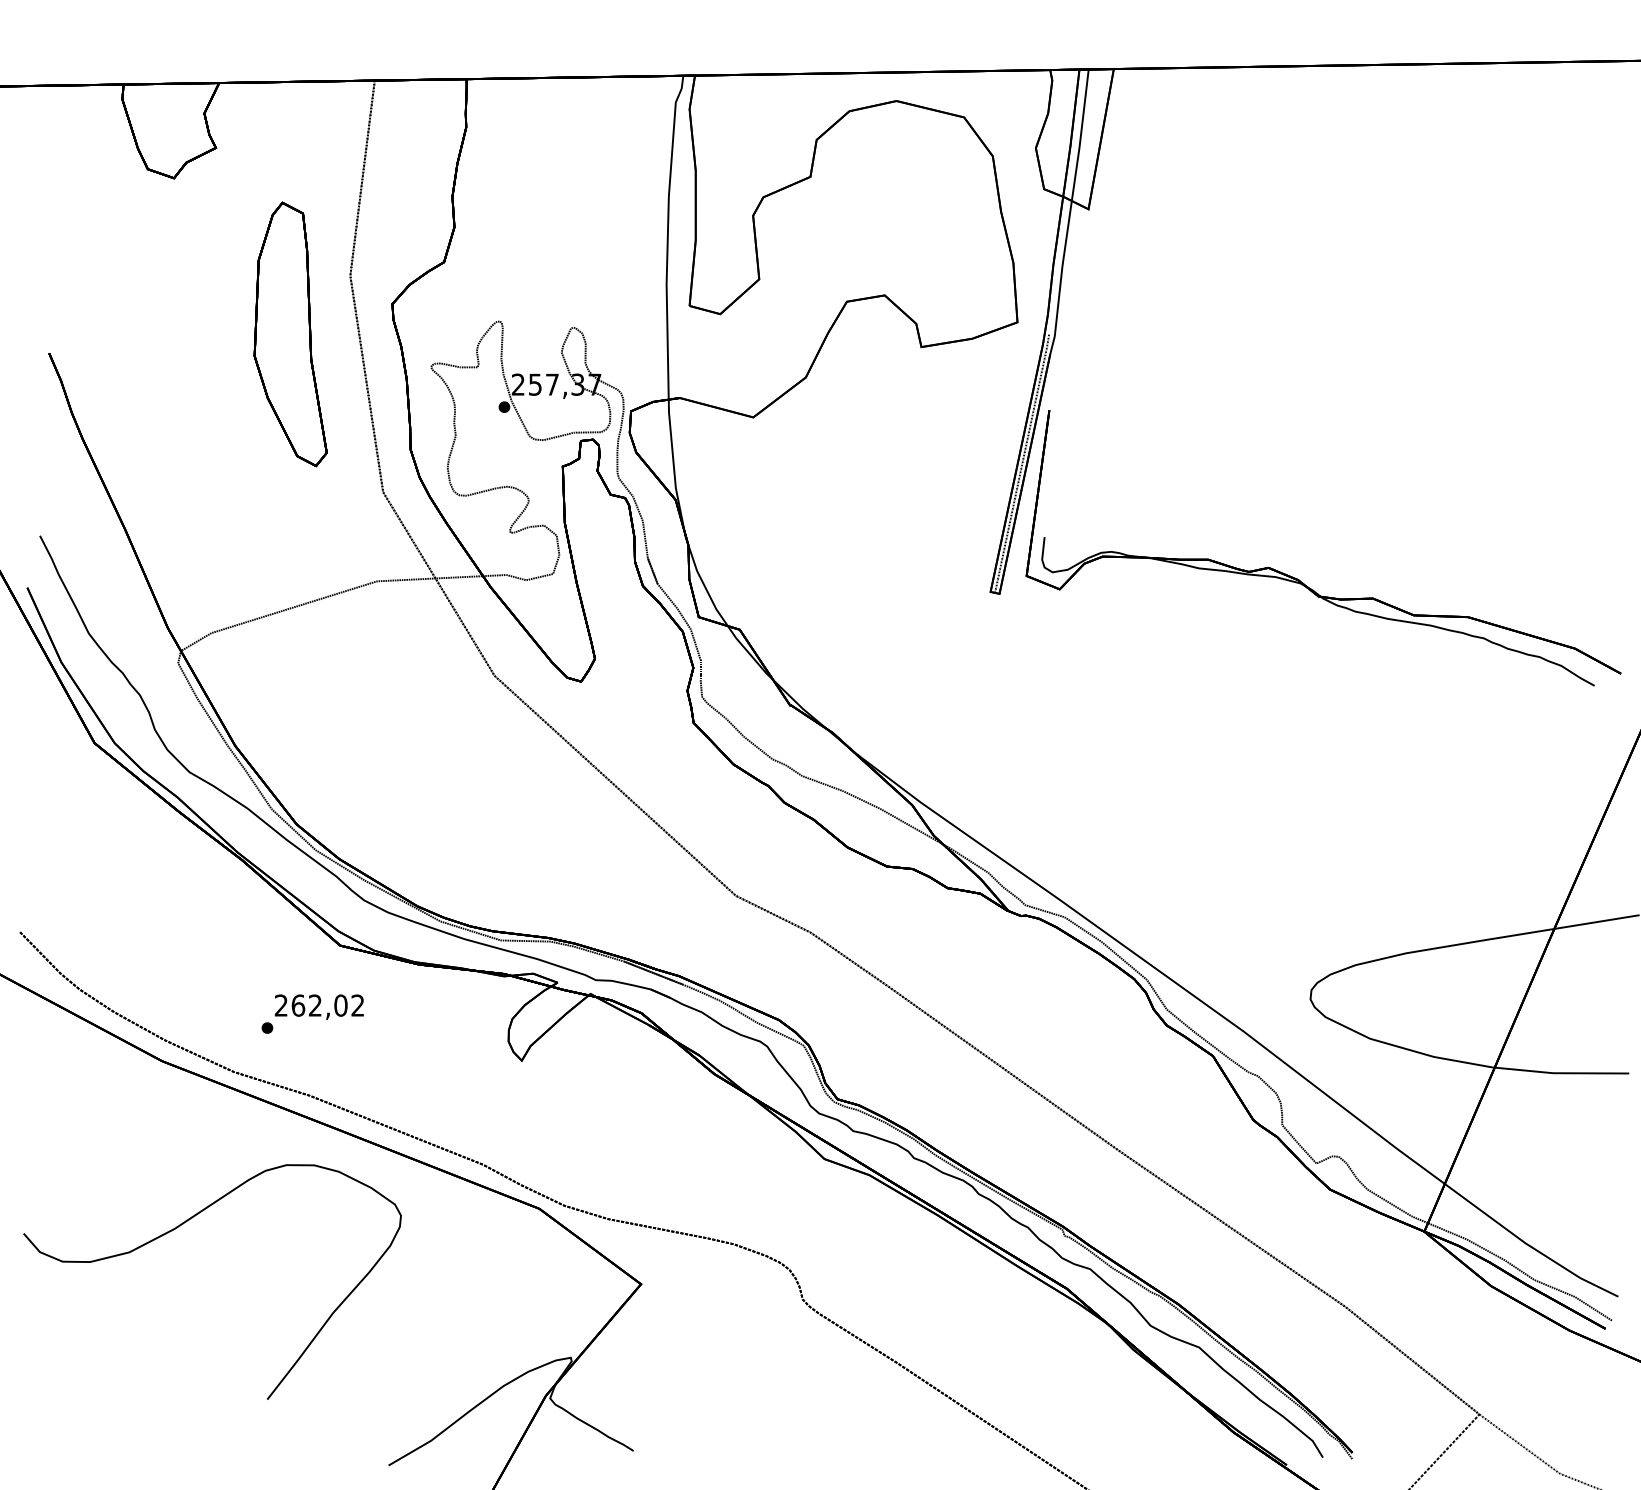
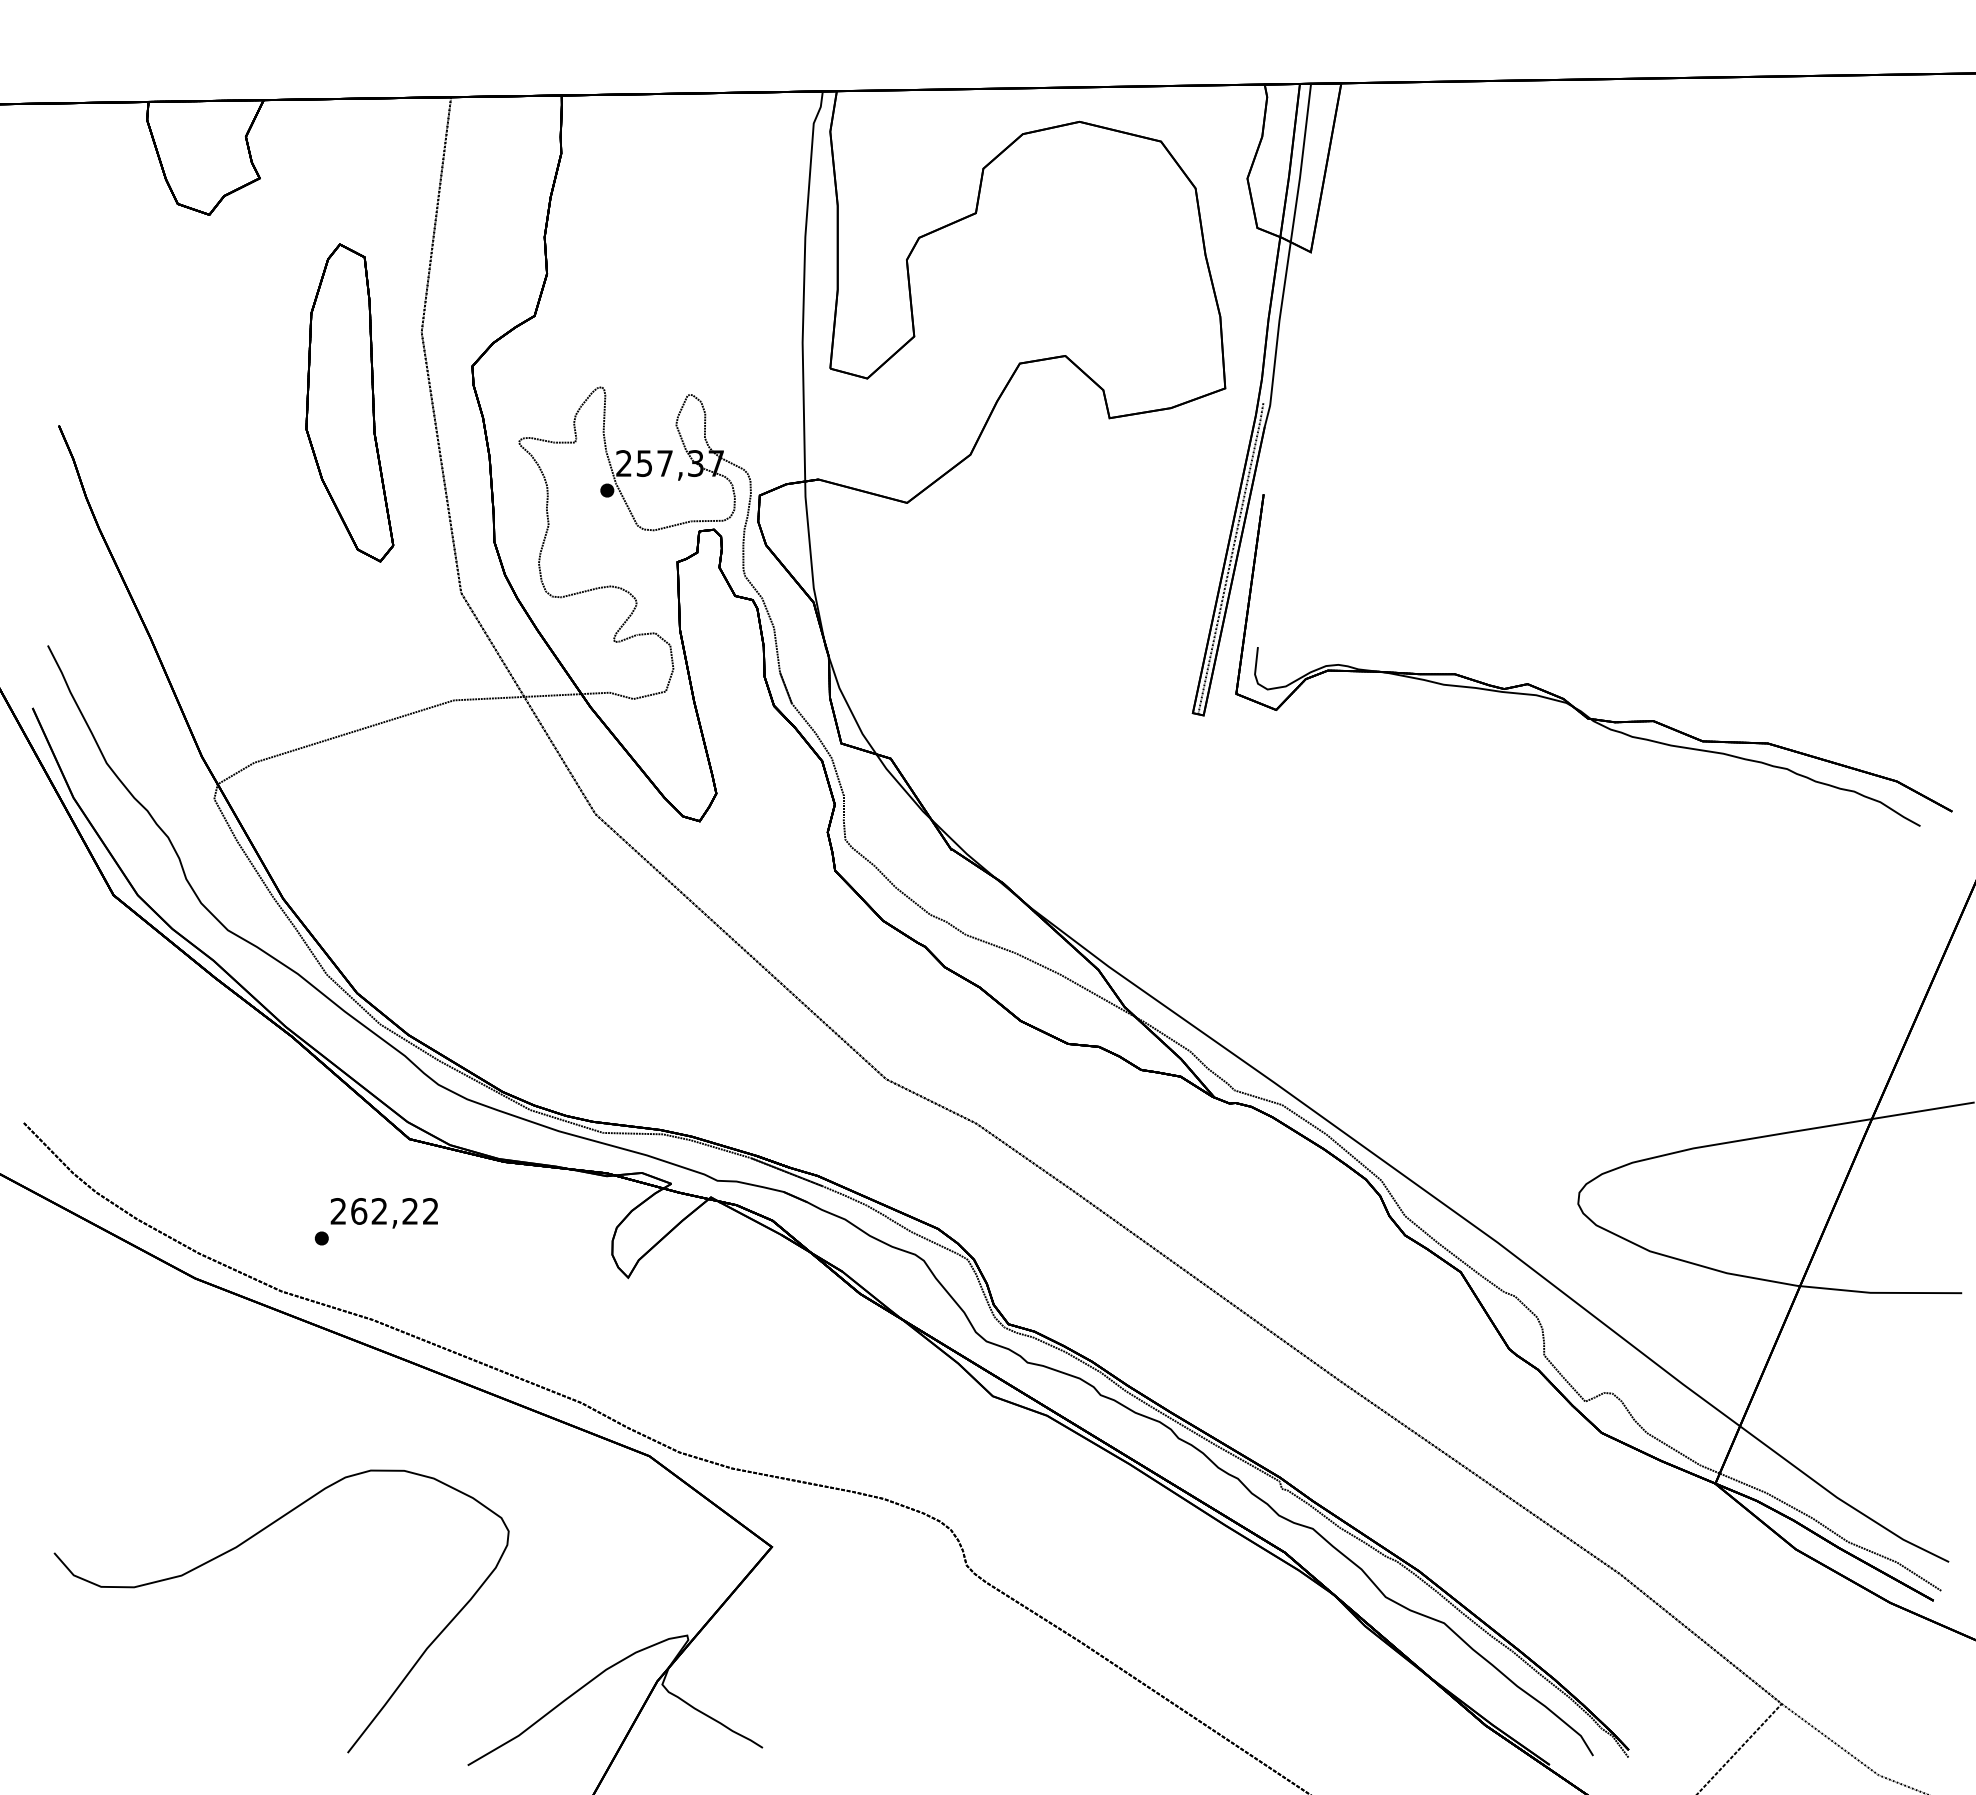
text: (341, 1005) -> (410, 1211), 262,02 -> 262,22
curve: (177, 1228) -> (239, 1546), moved

